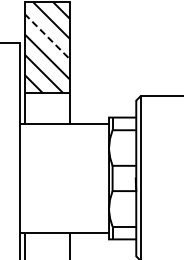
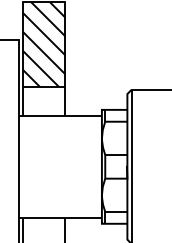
line: (47, 36) -> (44, 34), dashed -> solid

